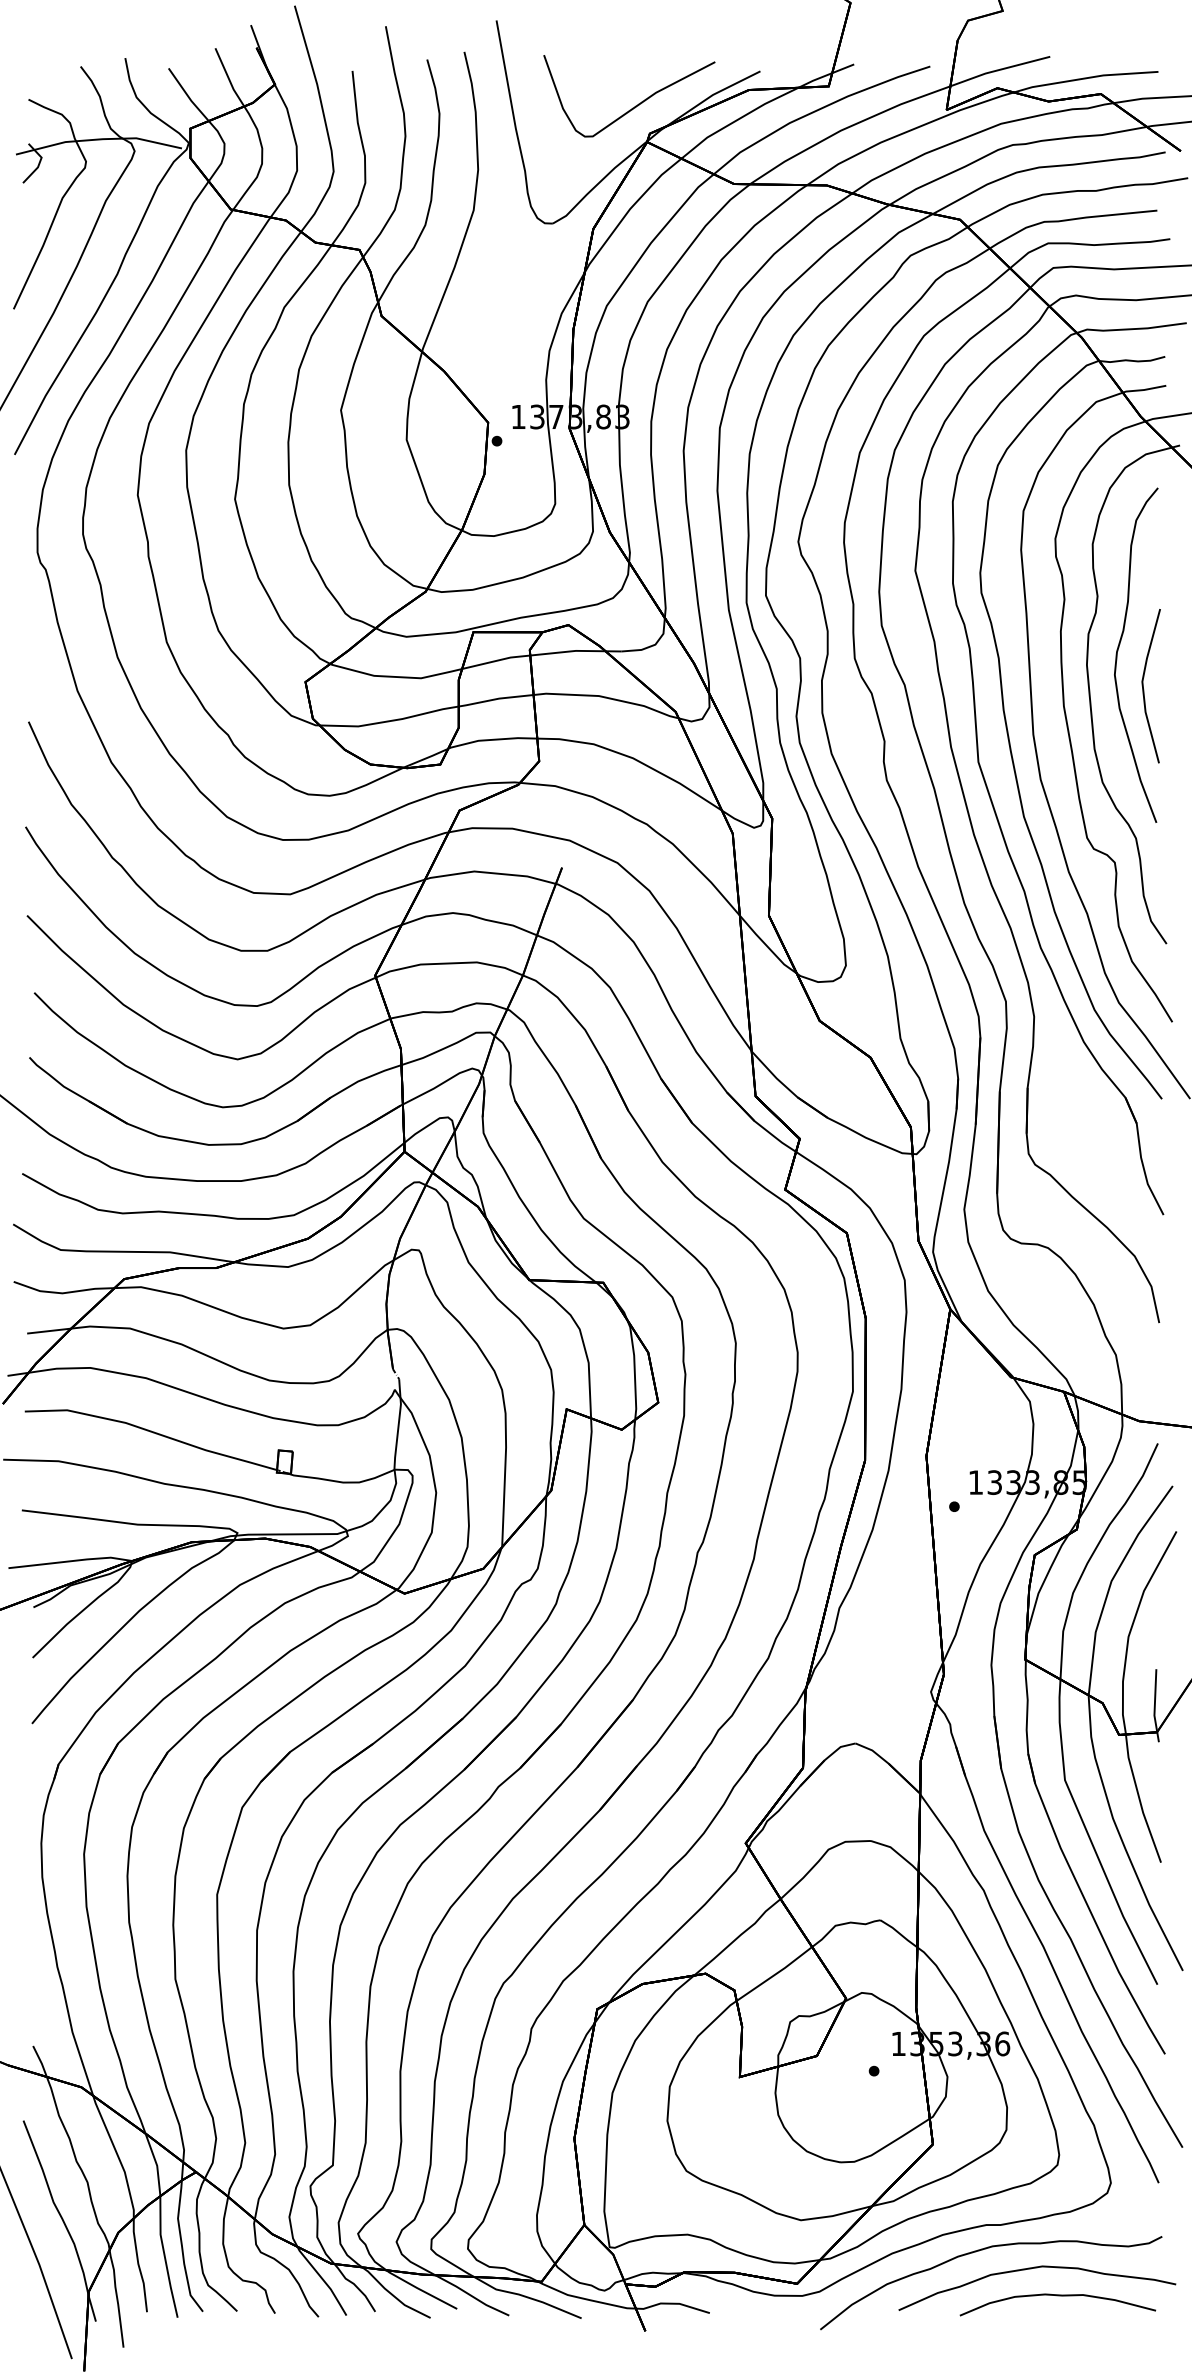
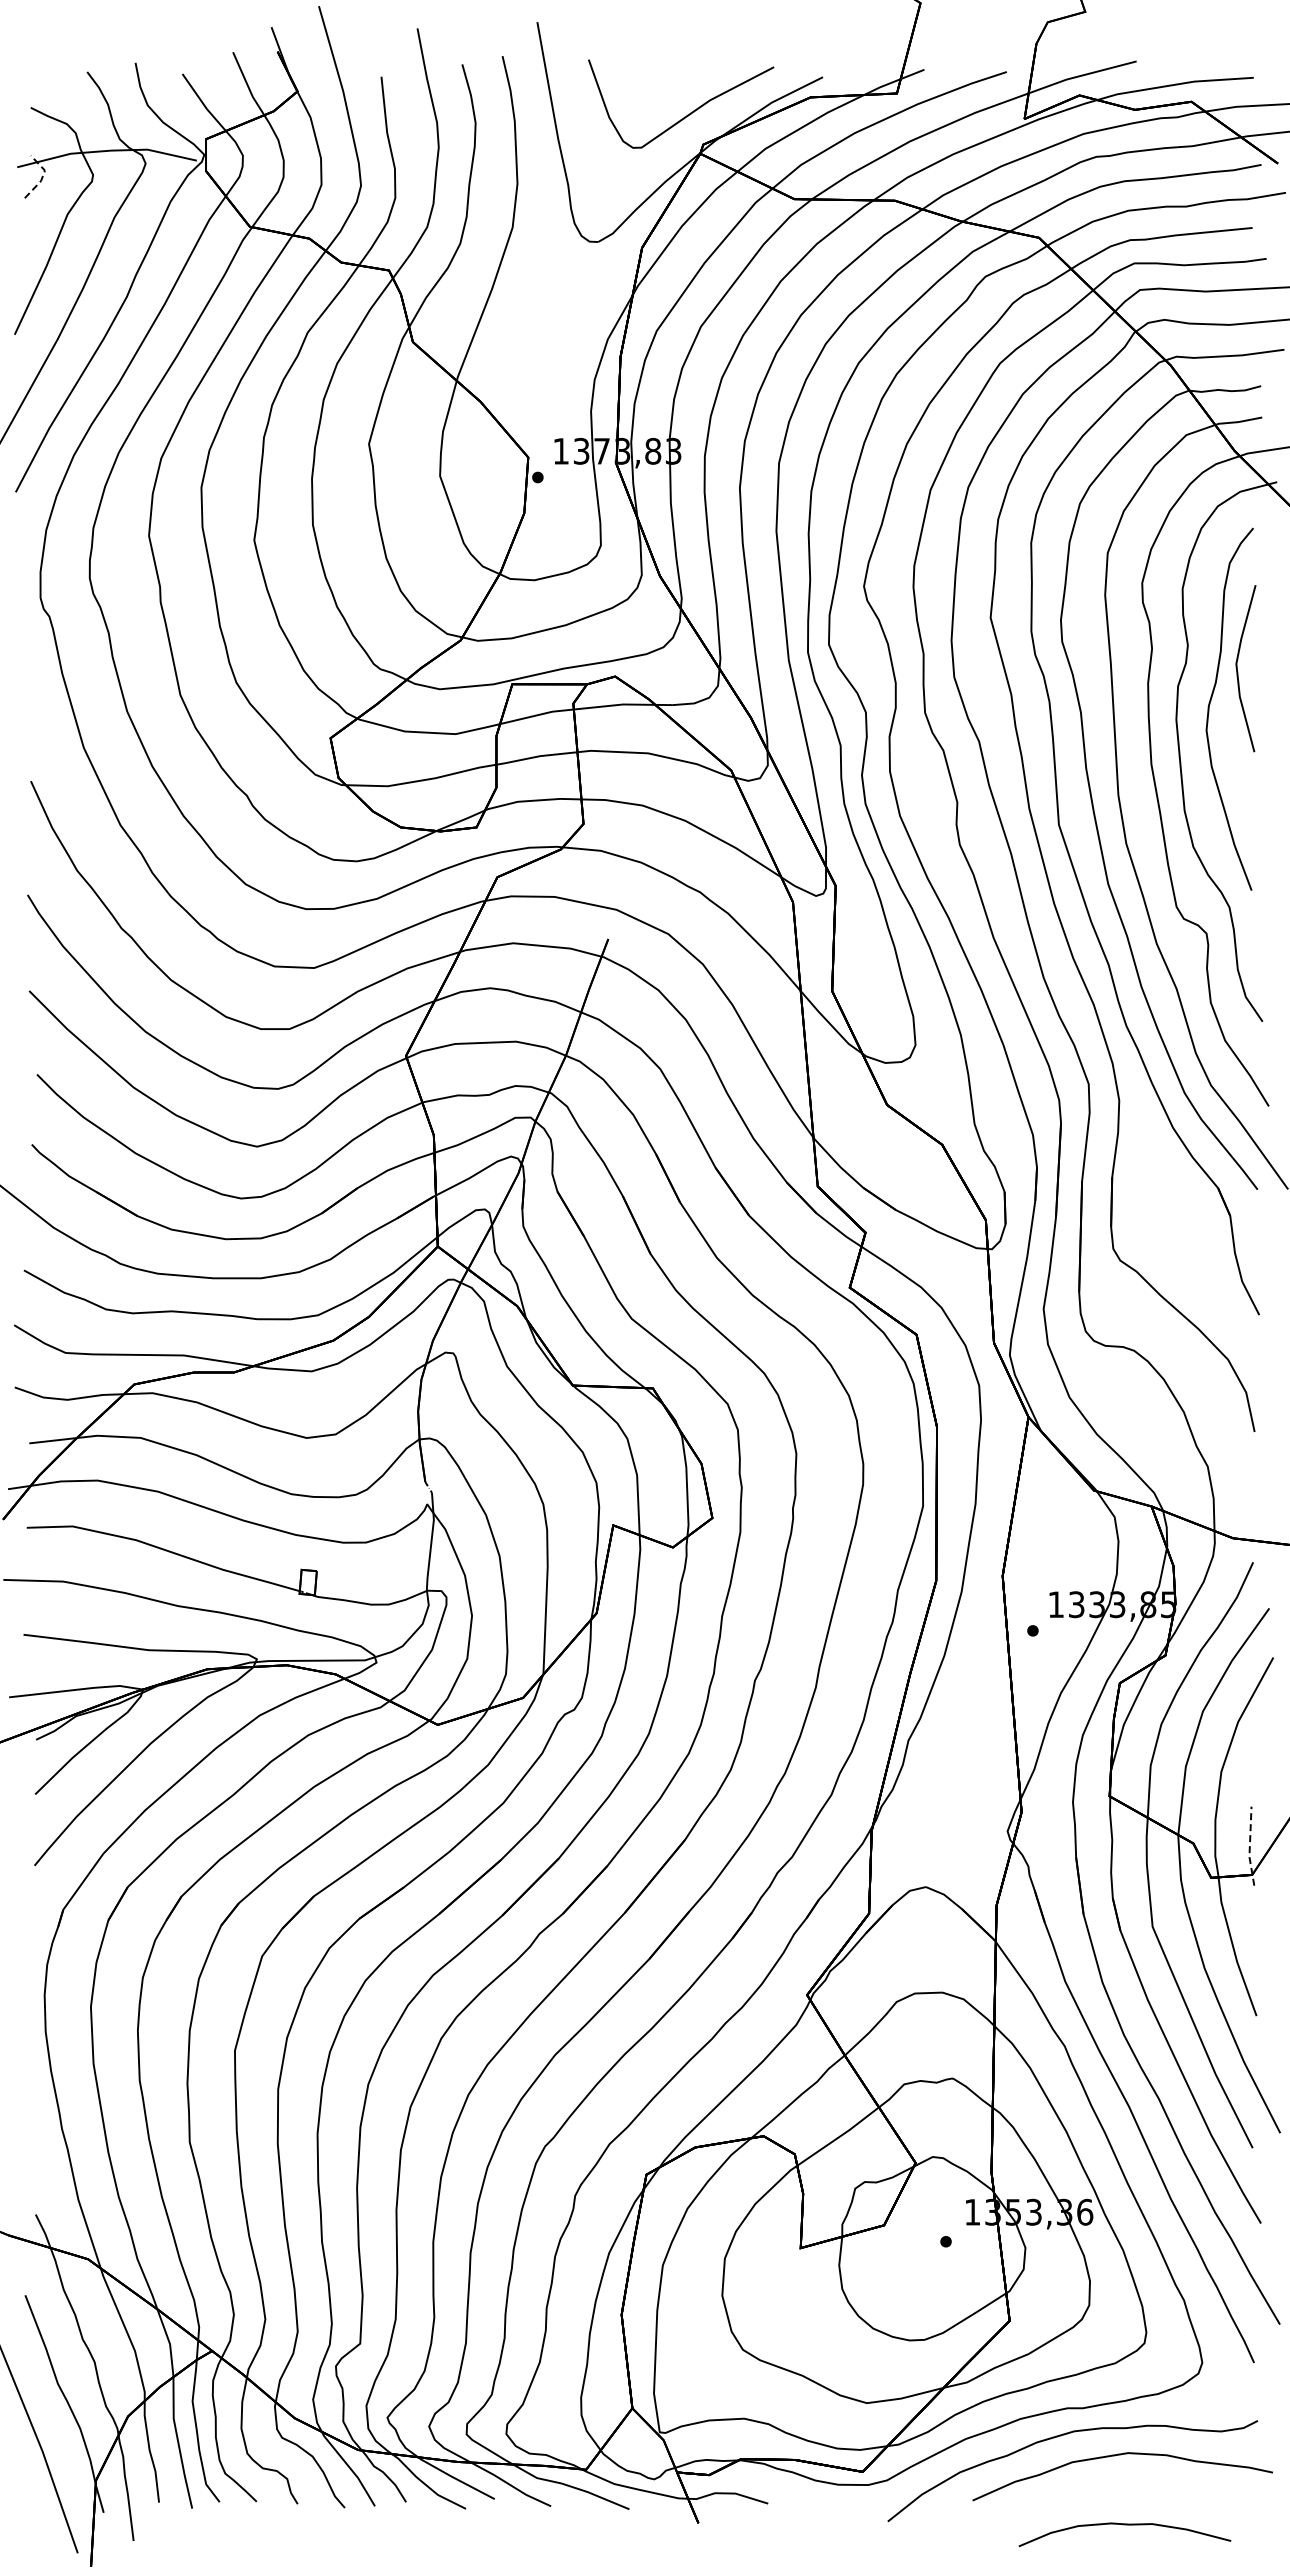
line: (39, 163) -> (42, 176), solid -> dashed
line: (1144, 688) -> (1238, 671), moved
line: (1154, 1706) -> (1249, 1847), solid -> dashed
curve: (1057, 2296) -> (1124, 2525), moved

